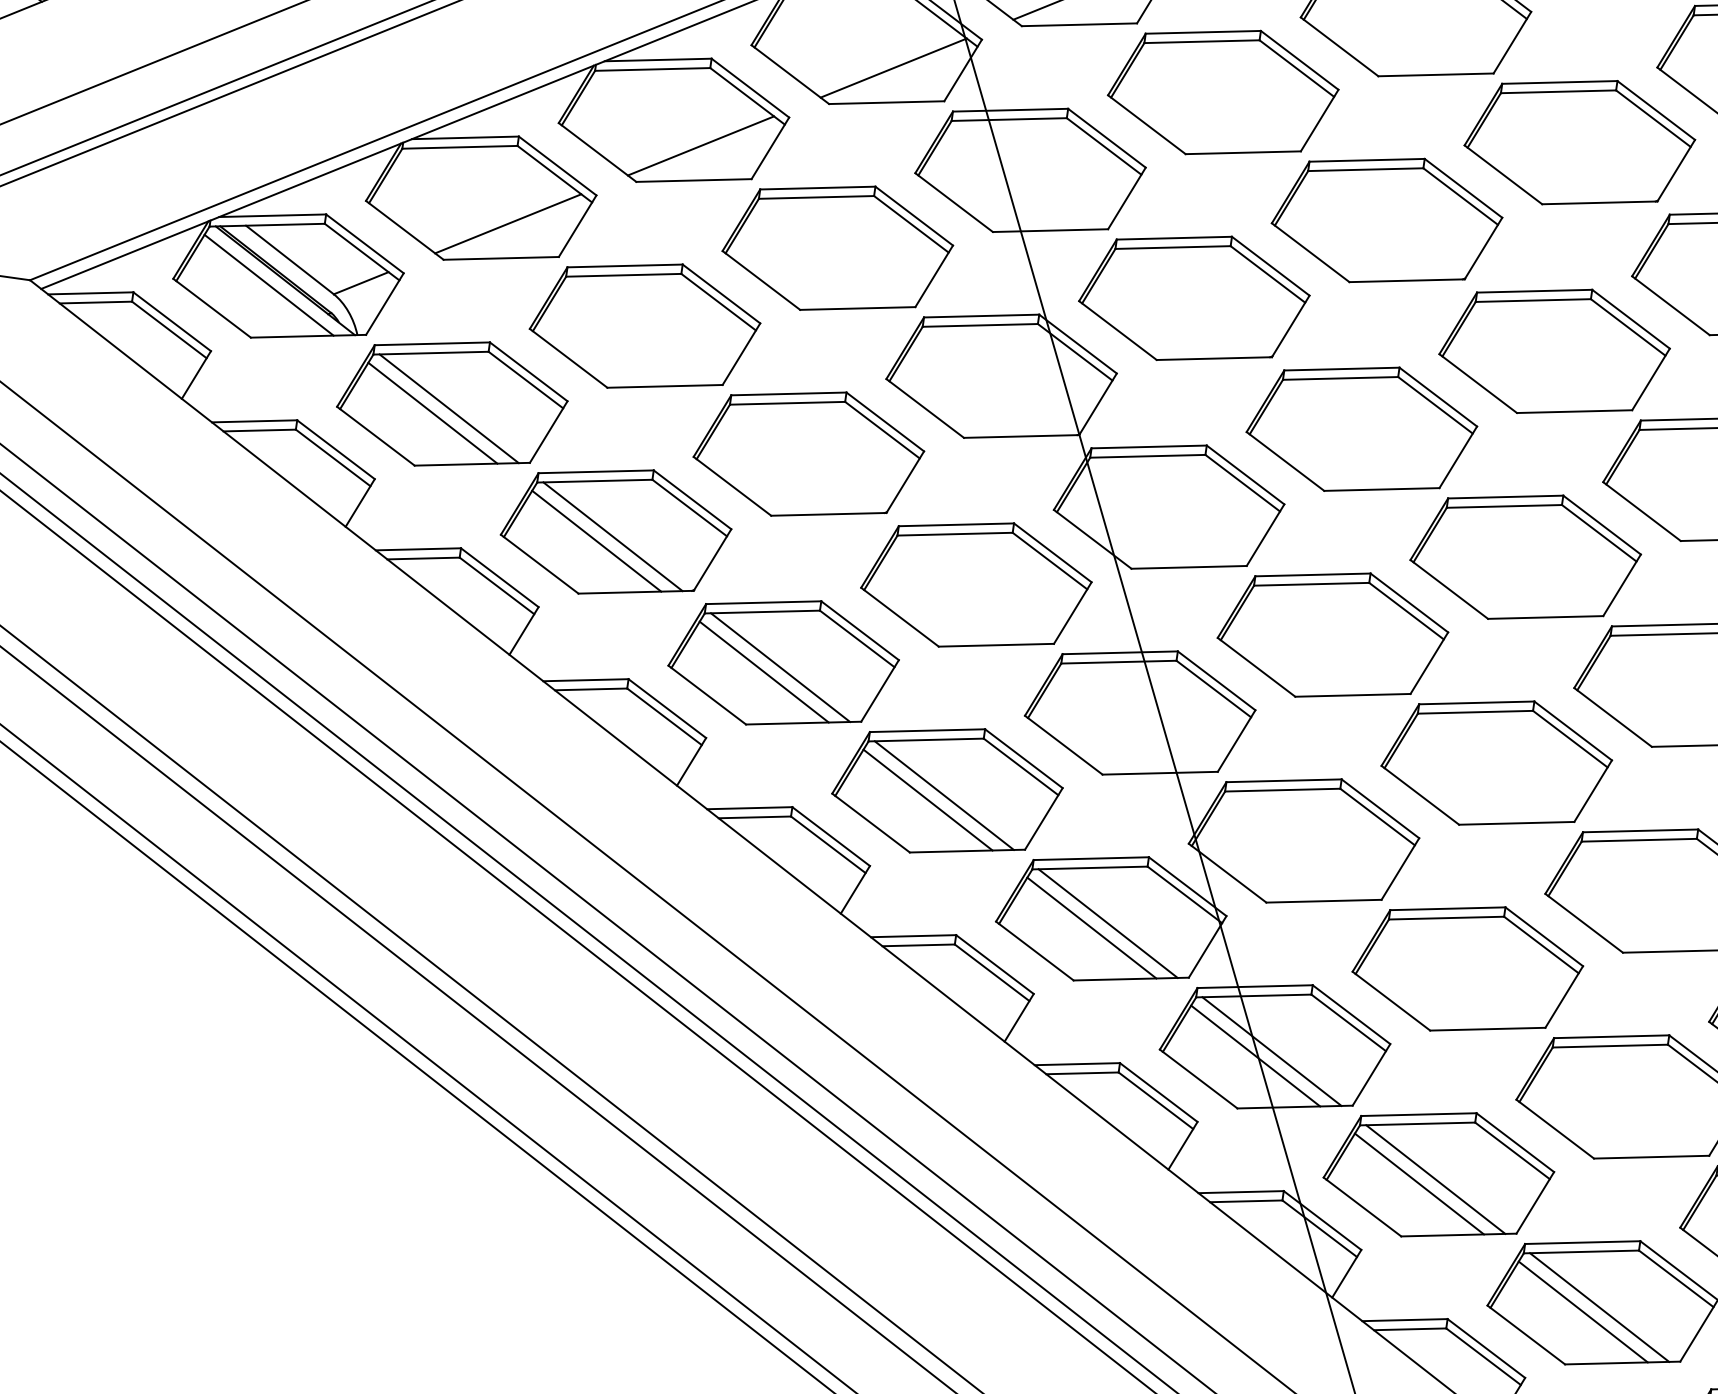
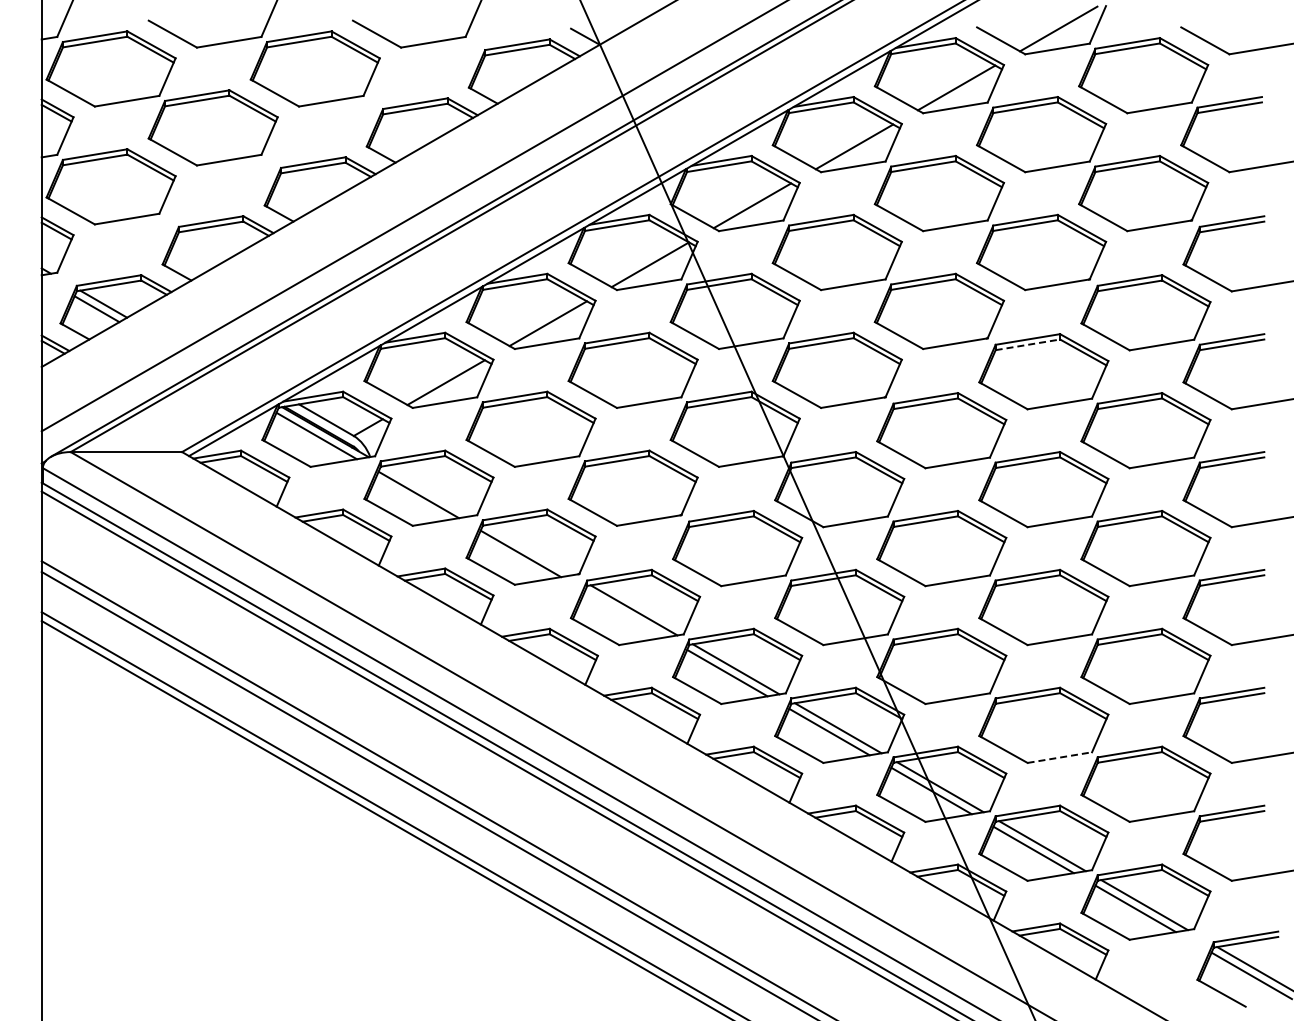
line: (1532, 299) -> (1027, 344), solid -> dashed
line: (448, 409) -> (427, 491), removed
line: (612, 537) -> (529, 550), removed
line: (764, 670) -> (625, 613), removed
line: (1487, 1028) -> (1059, 757), solid -> dashed

